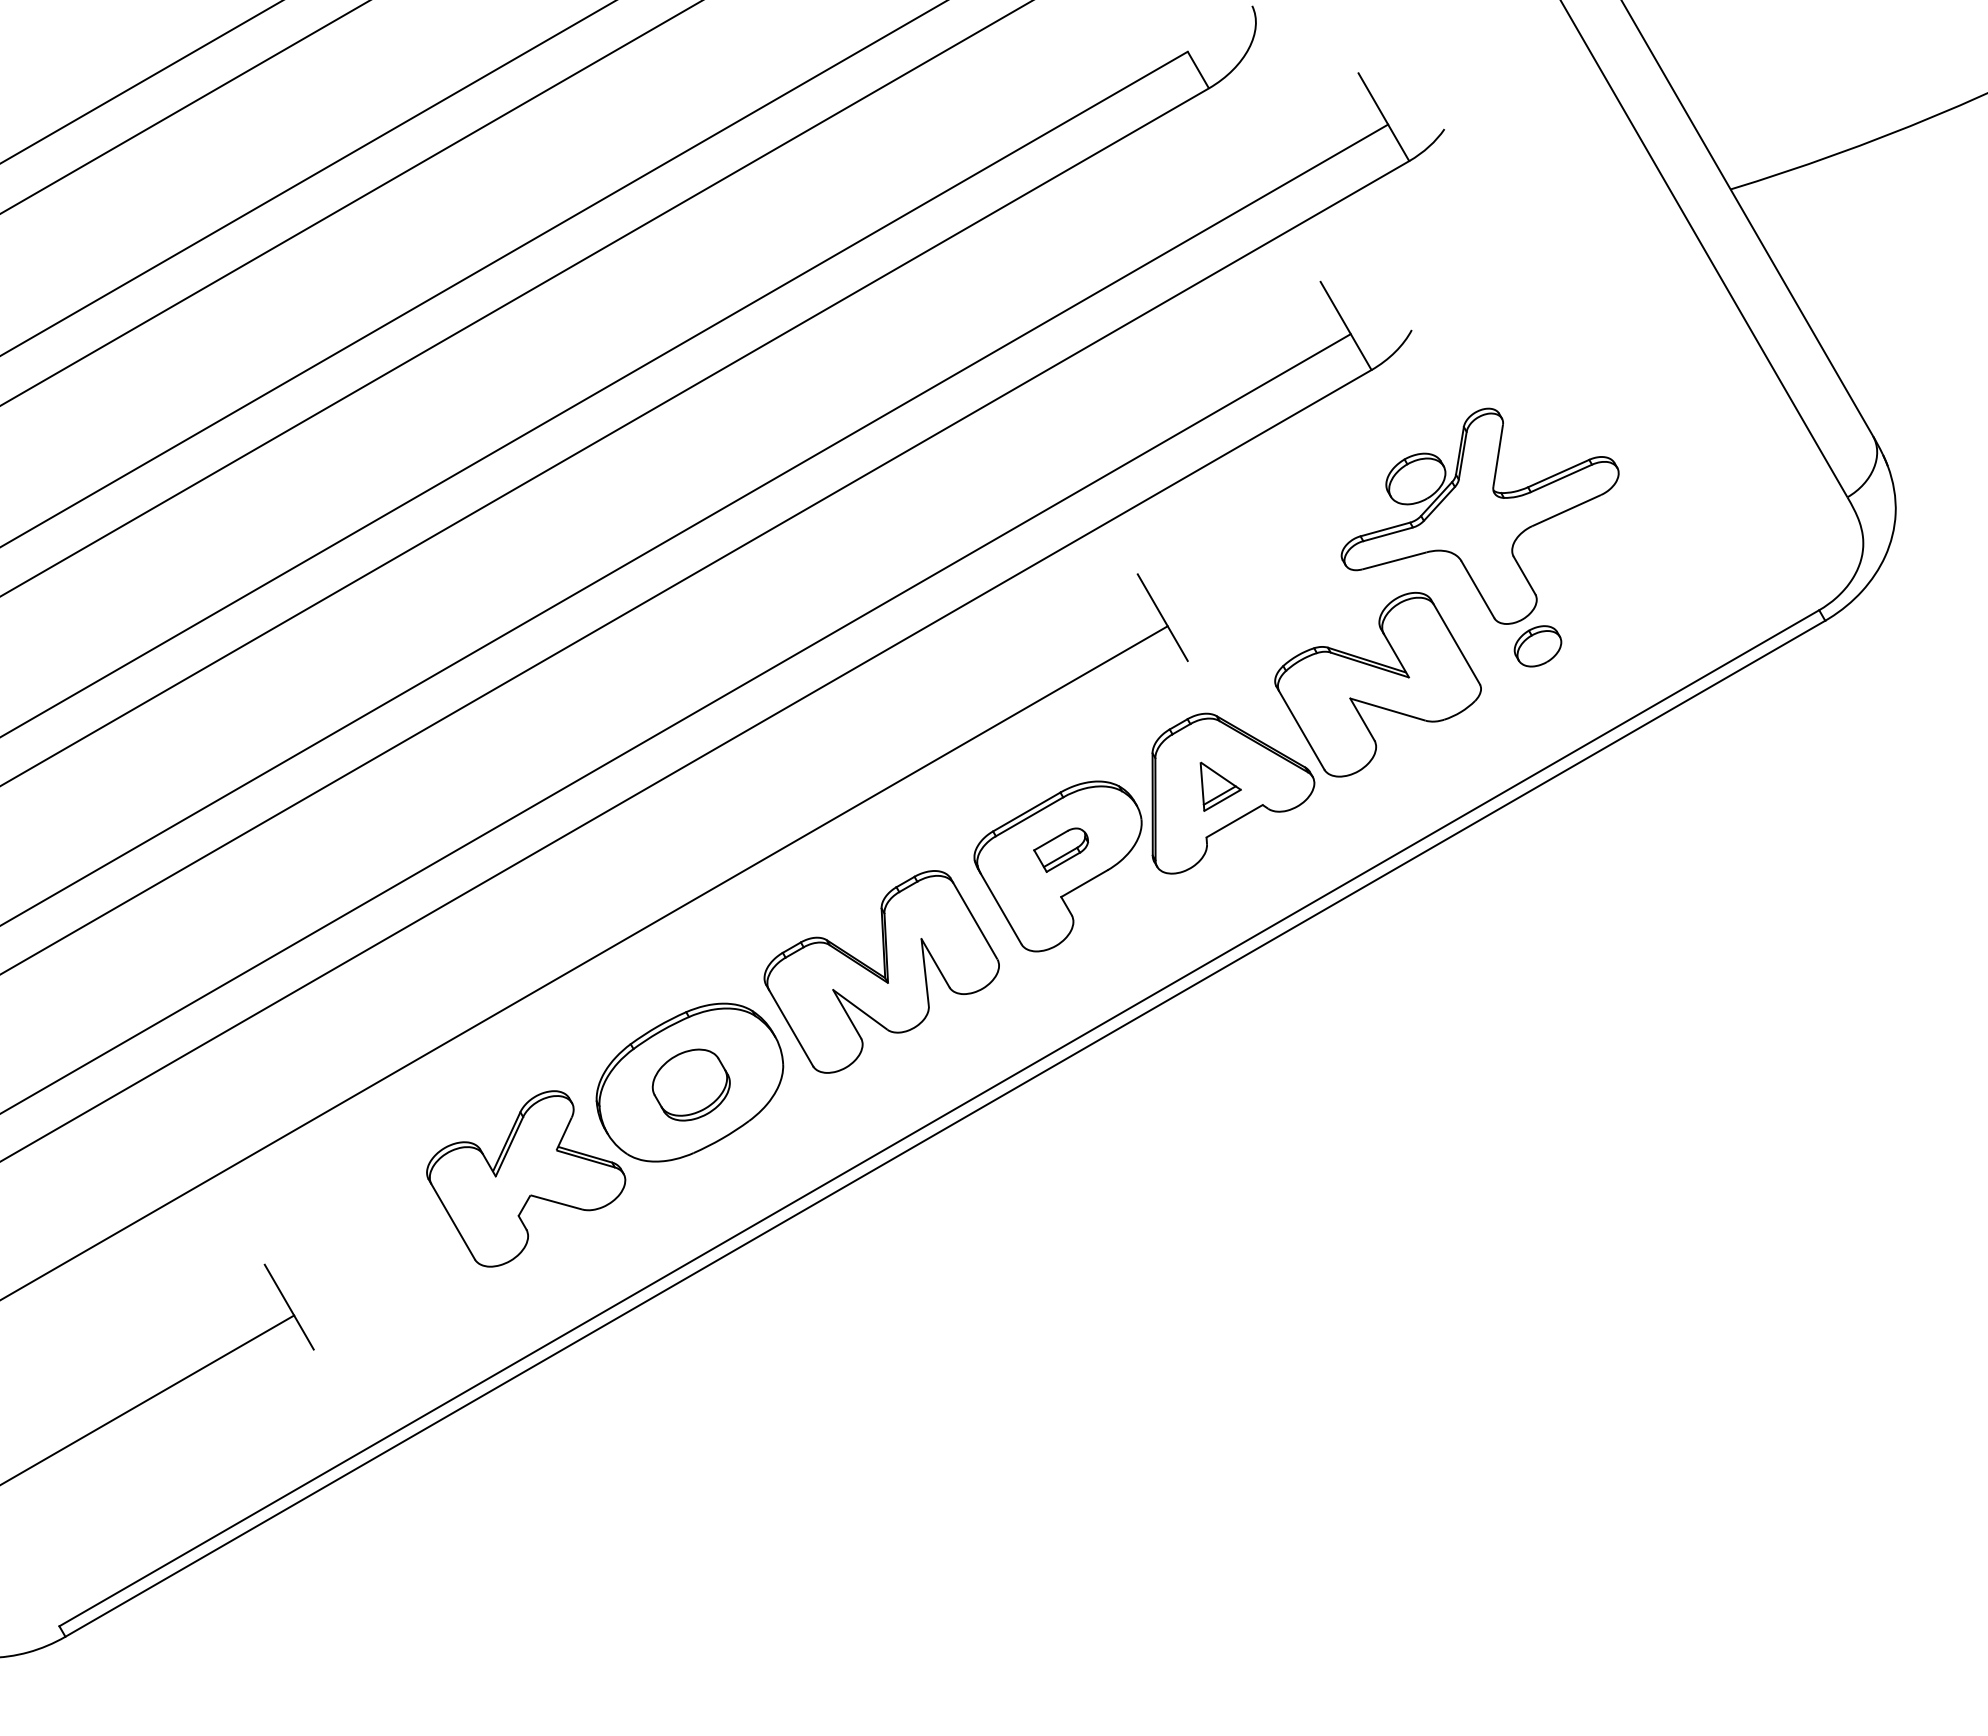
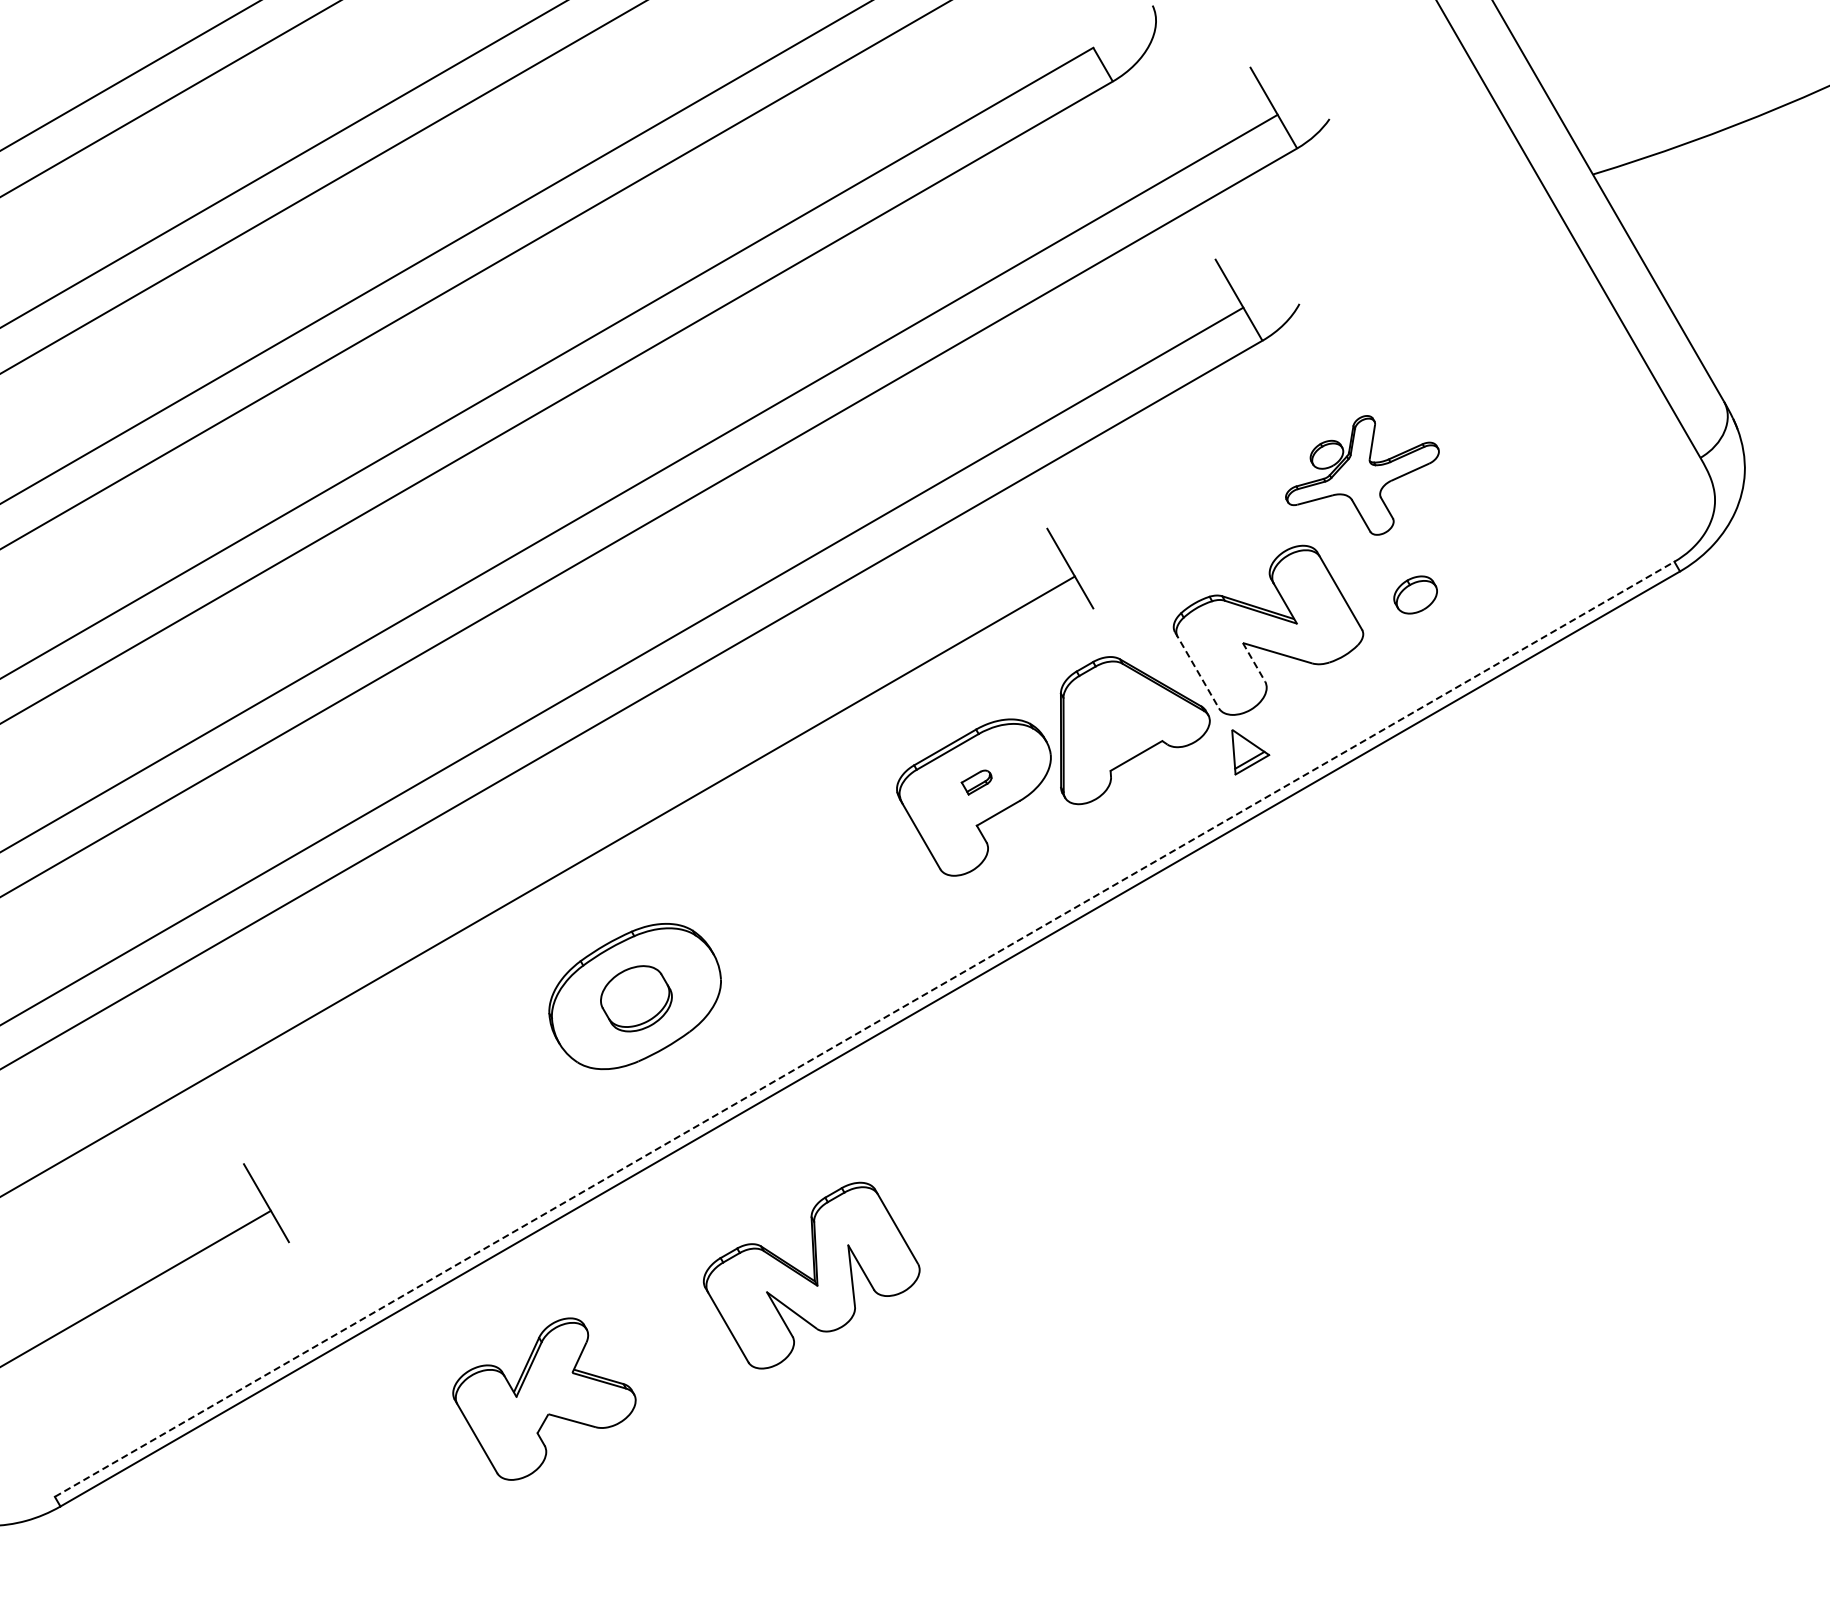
part: (1480, 516) -> (1362, 475), size x0.6
line: (1362, 719) -> (1254, 662), solid -> dashed
line: (1300, 728) -> (1197, 670), solid -> dashed
part: (1220, 787) -> (1250, 752), moved
part: (1060, 850) -> (976, 782), size x0.6
part: (881, 971) -> (811, 1275), moved
line: (940, 1118) -> (865, 1029), solid -> dashed
part: (526, 1178) -> (544, 1398), moved

